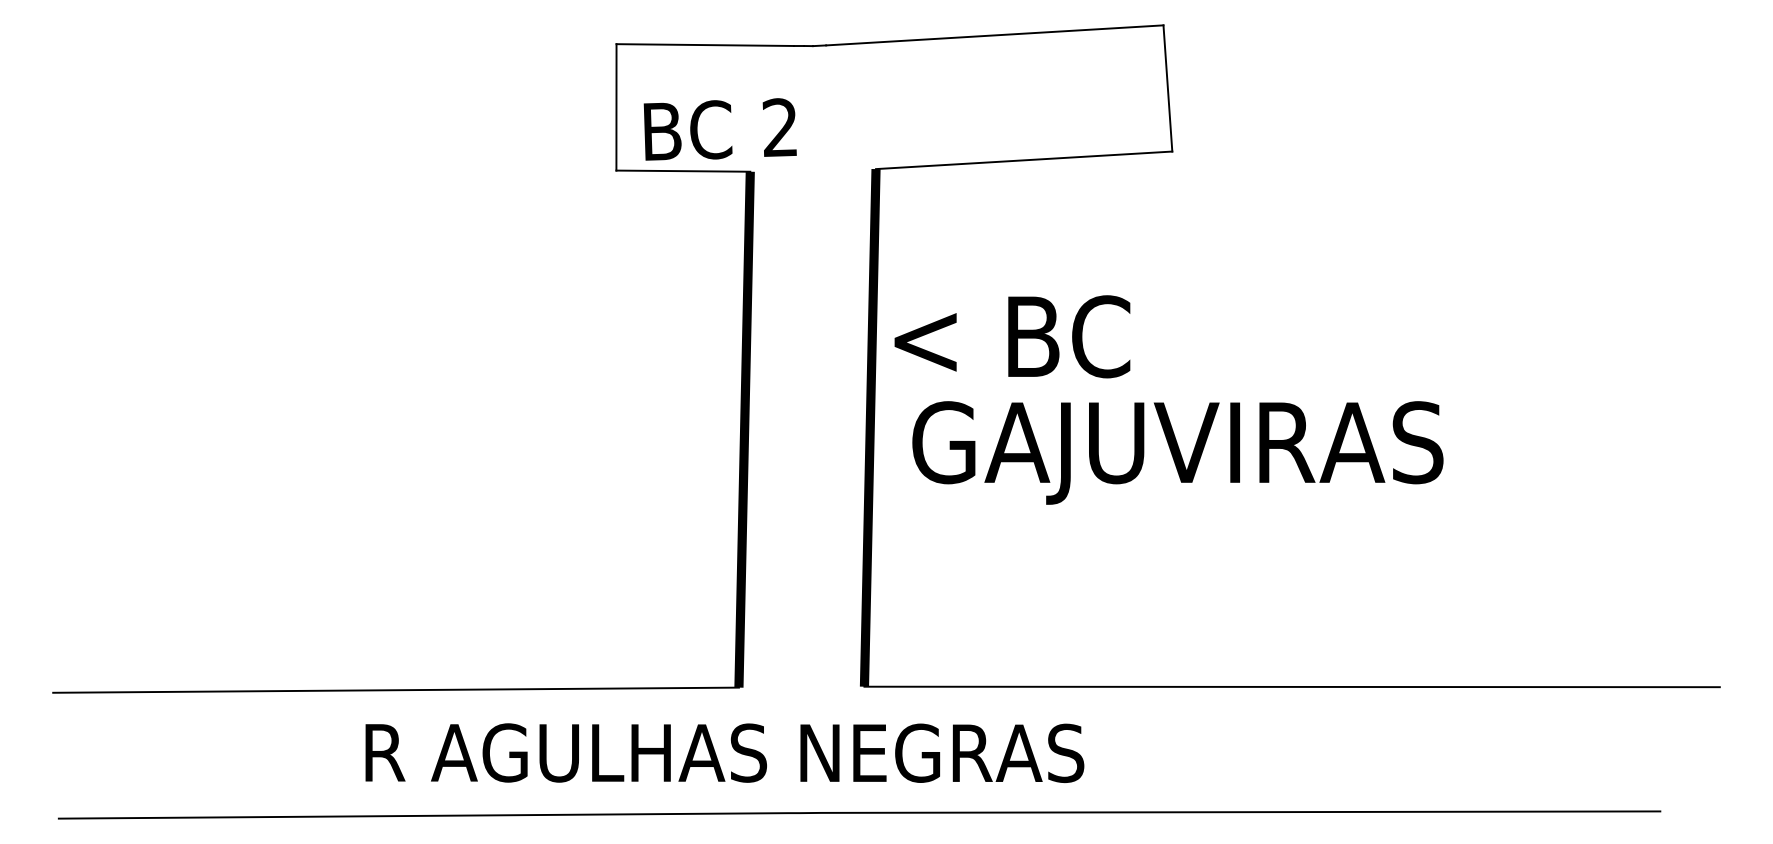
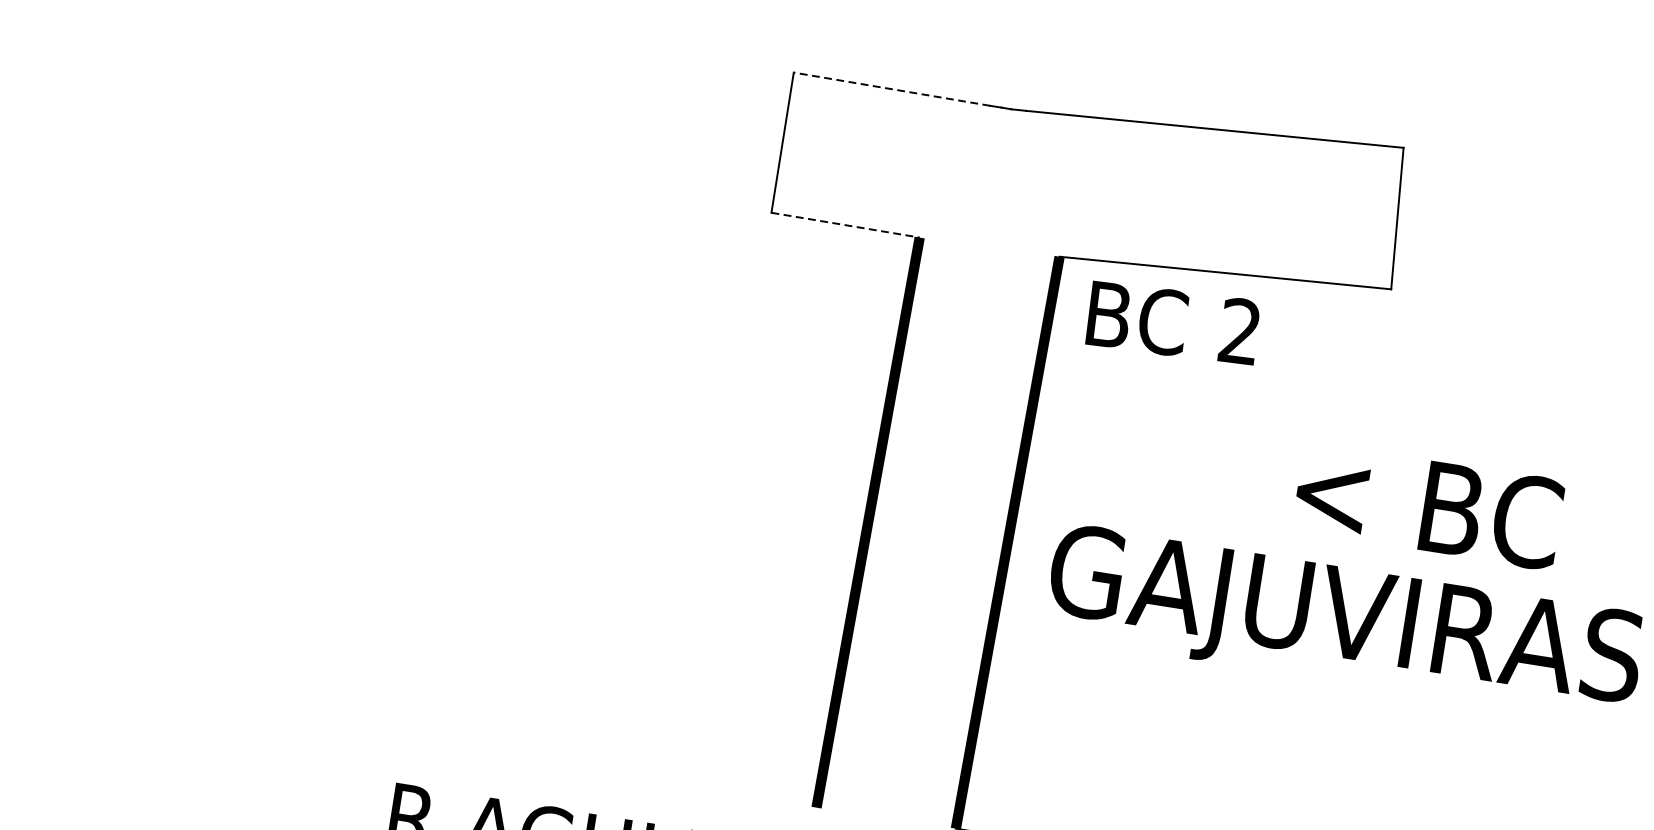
line: (705, 45) -> (892, 89), solid -> dashed
text: (719, 129) -> (1172, 322), moved
line: (683, 171) -> (845, 225), solid -> dashed
text: (1012, 336) -> (1428, 505), moved
line: (395, 689) -> (435, 749), removed

